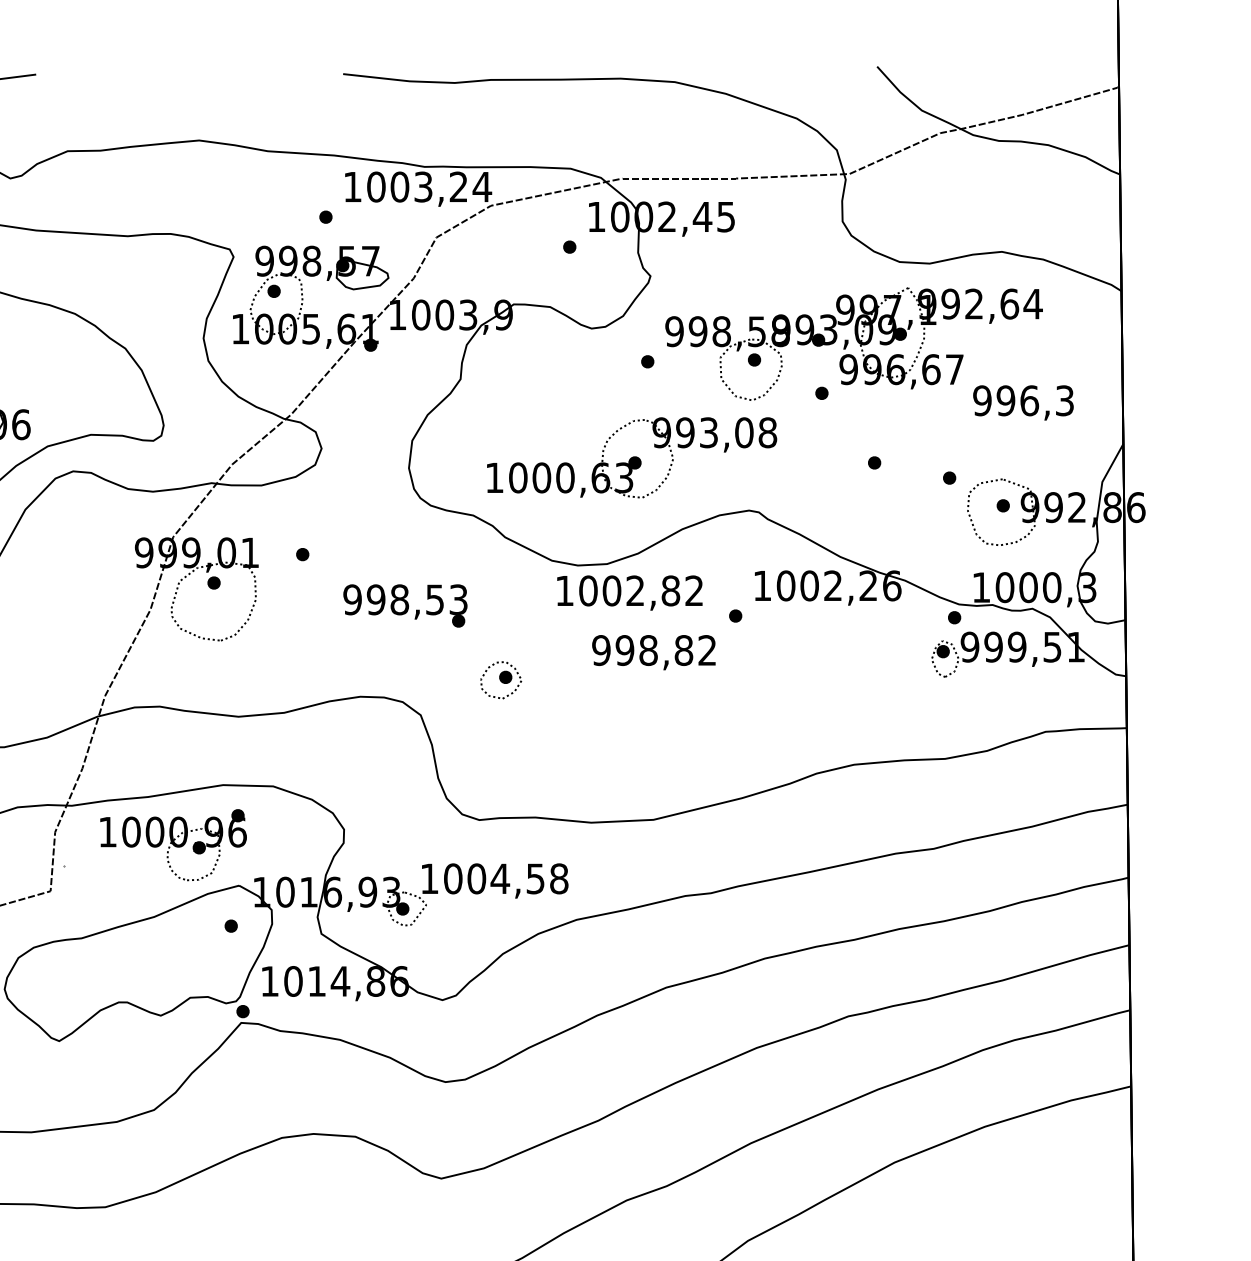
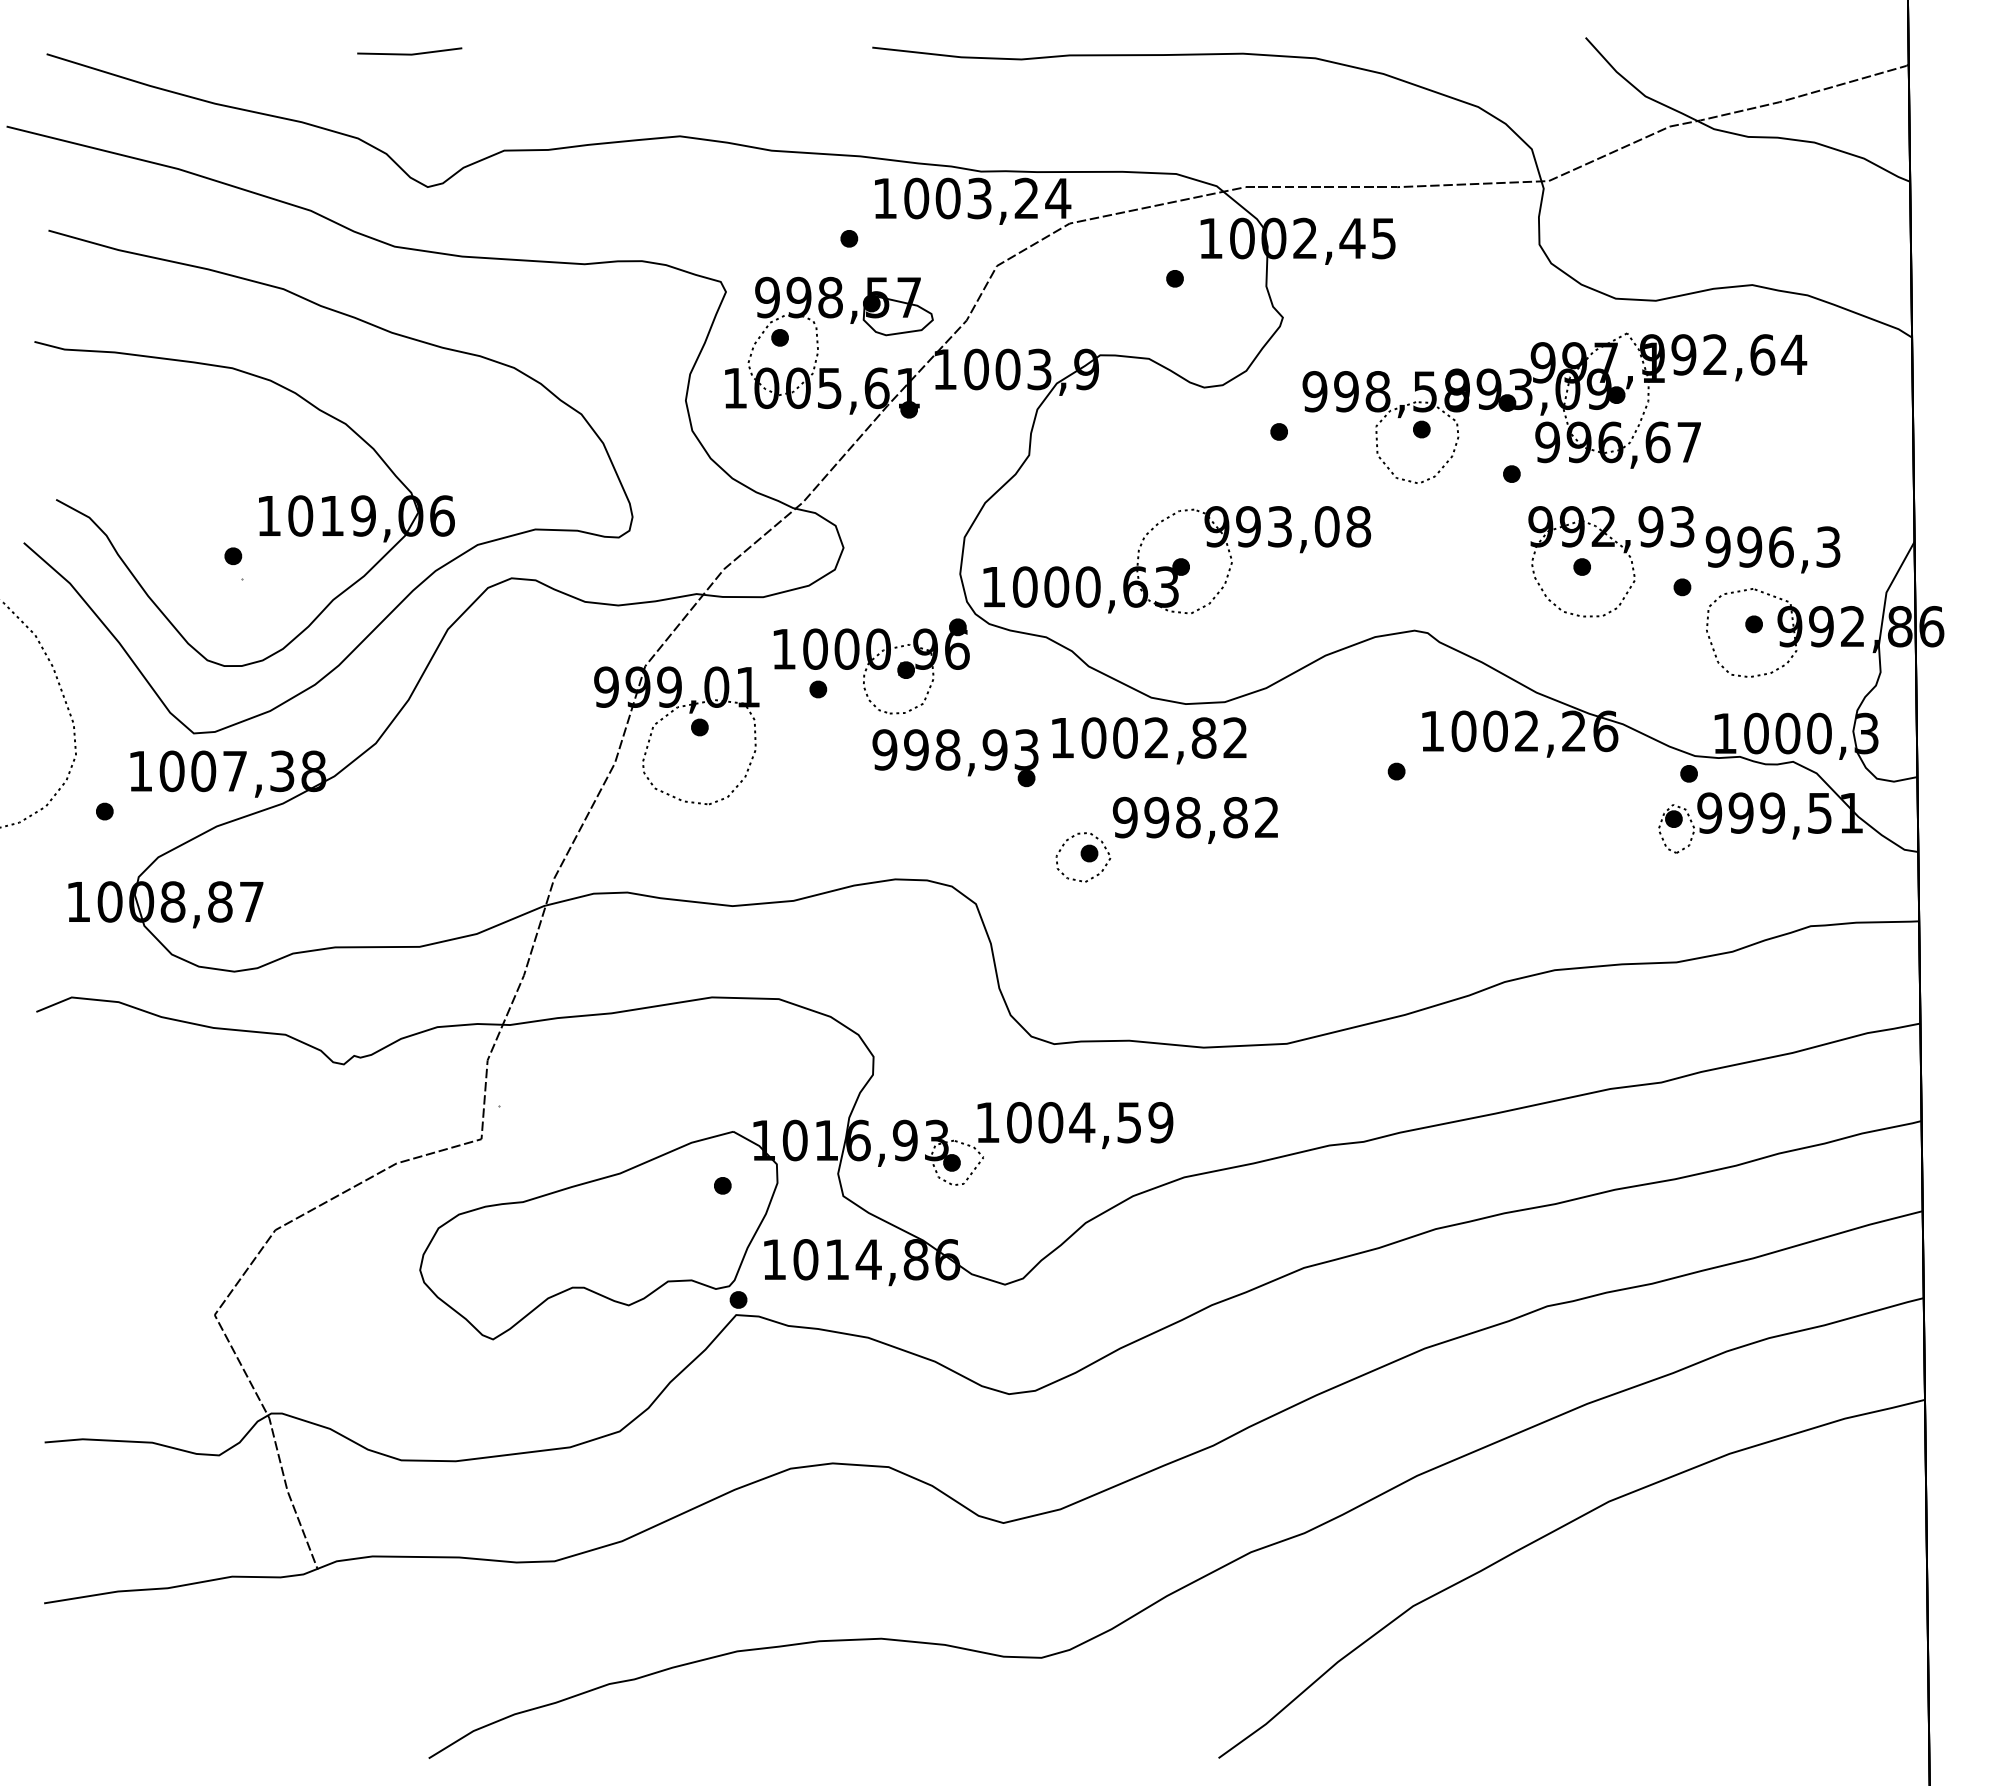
text: (1023, 402) -> (1772, 549), moved
part: (896, 447) -> (1611, 546), added
part: (632, 457) -> (1177, 559), moved
text: (630, 592) -> (1149, 740), moved
text: (434, 599) -> (994, 749), 998,53 -> 998,93
text: (653, 651) -> (1194, 819), moved
part: (173, 845) -> (871, 666), moved
text: (558, 878) -> (1160, 1122), 1004,58 -> 1004,59

